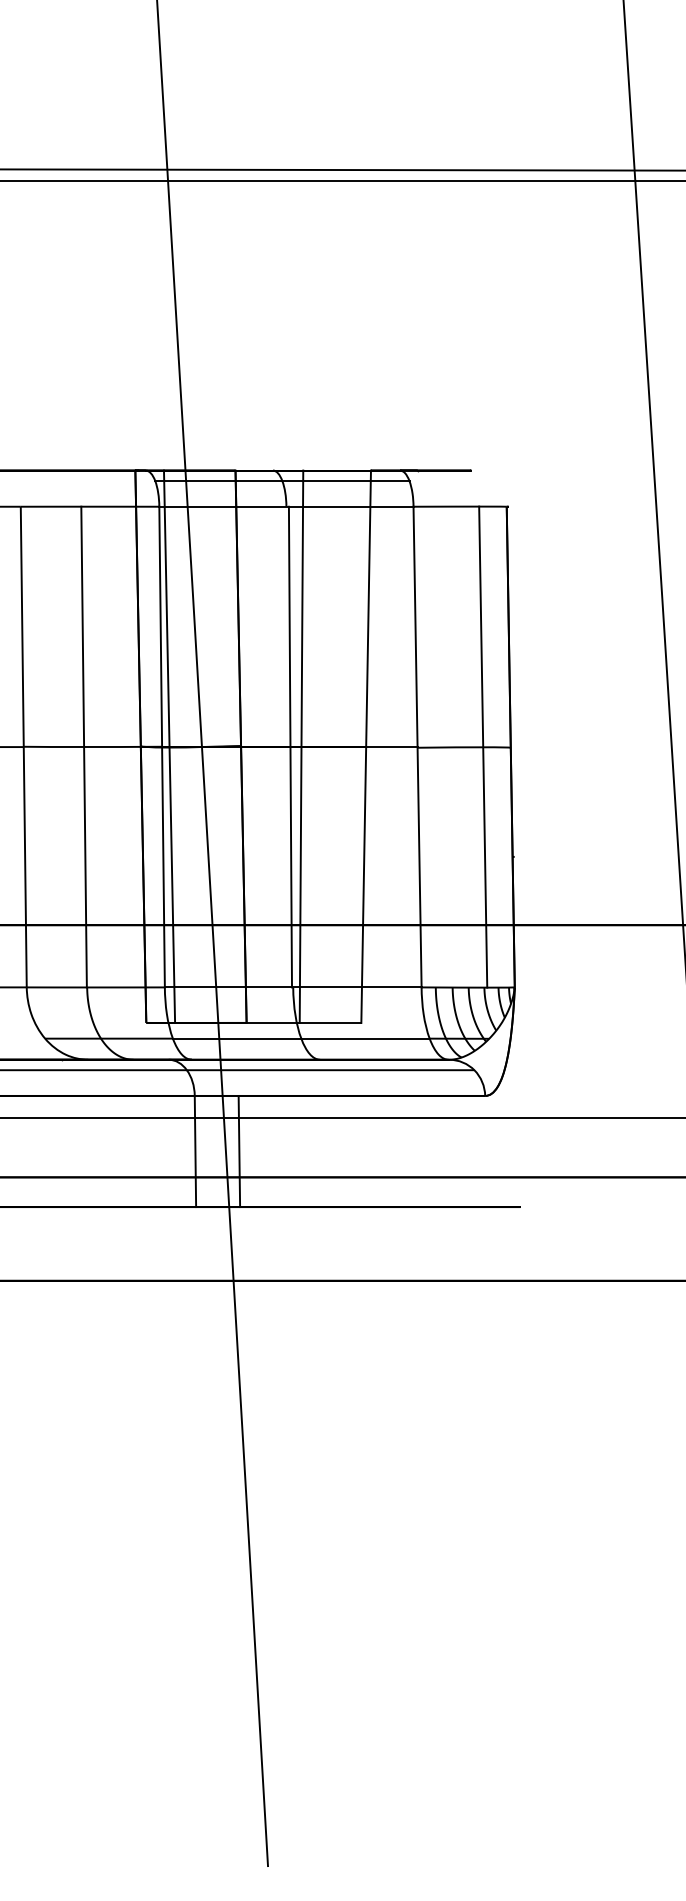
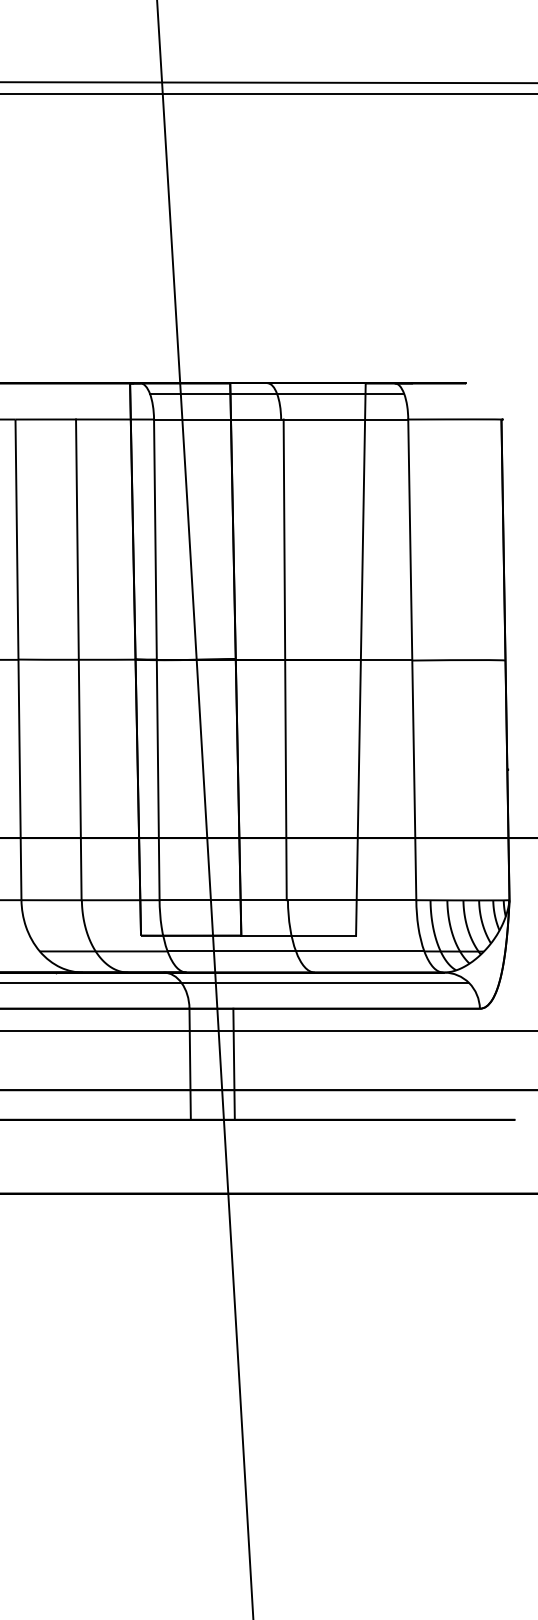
line: (169, 746) -> (164, 659), removed
line: (301, 746) -> (296, 659), removed
line: (483, 746) -> (478, 659), removed

